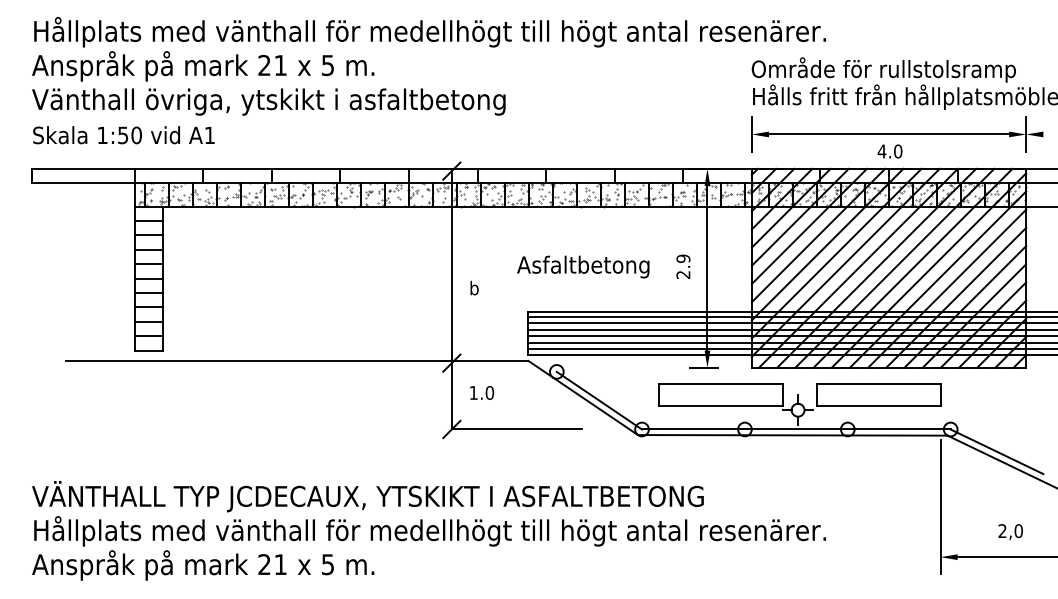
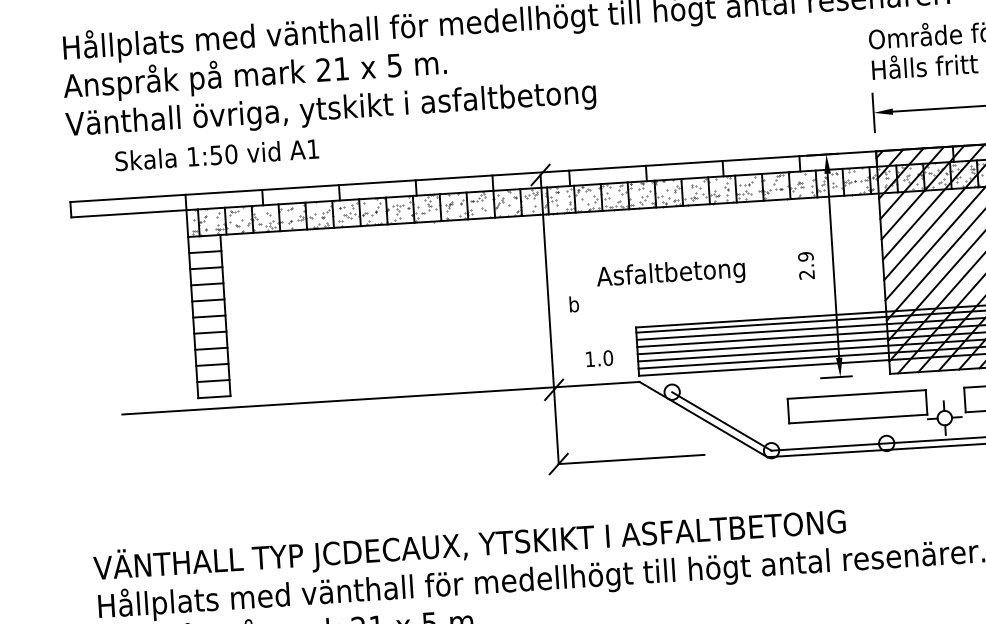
text: (123, 135) -> (216, 155), moved
text: (583, 266) -> (671, 273), moved
text: (482, 392) -> (600, 358), moved

